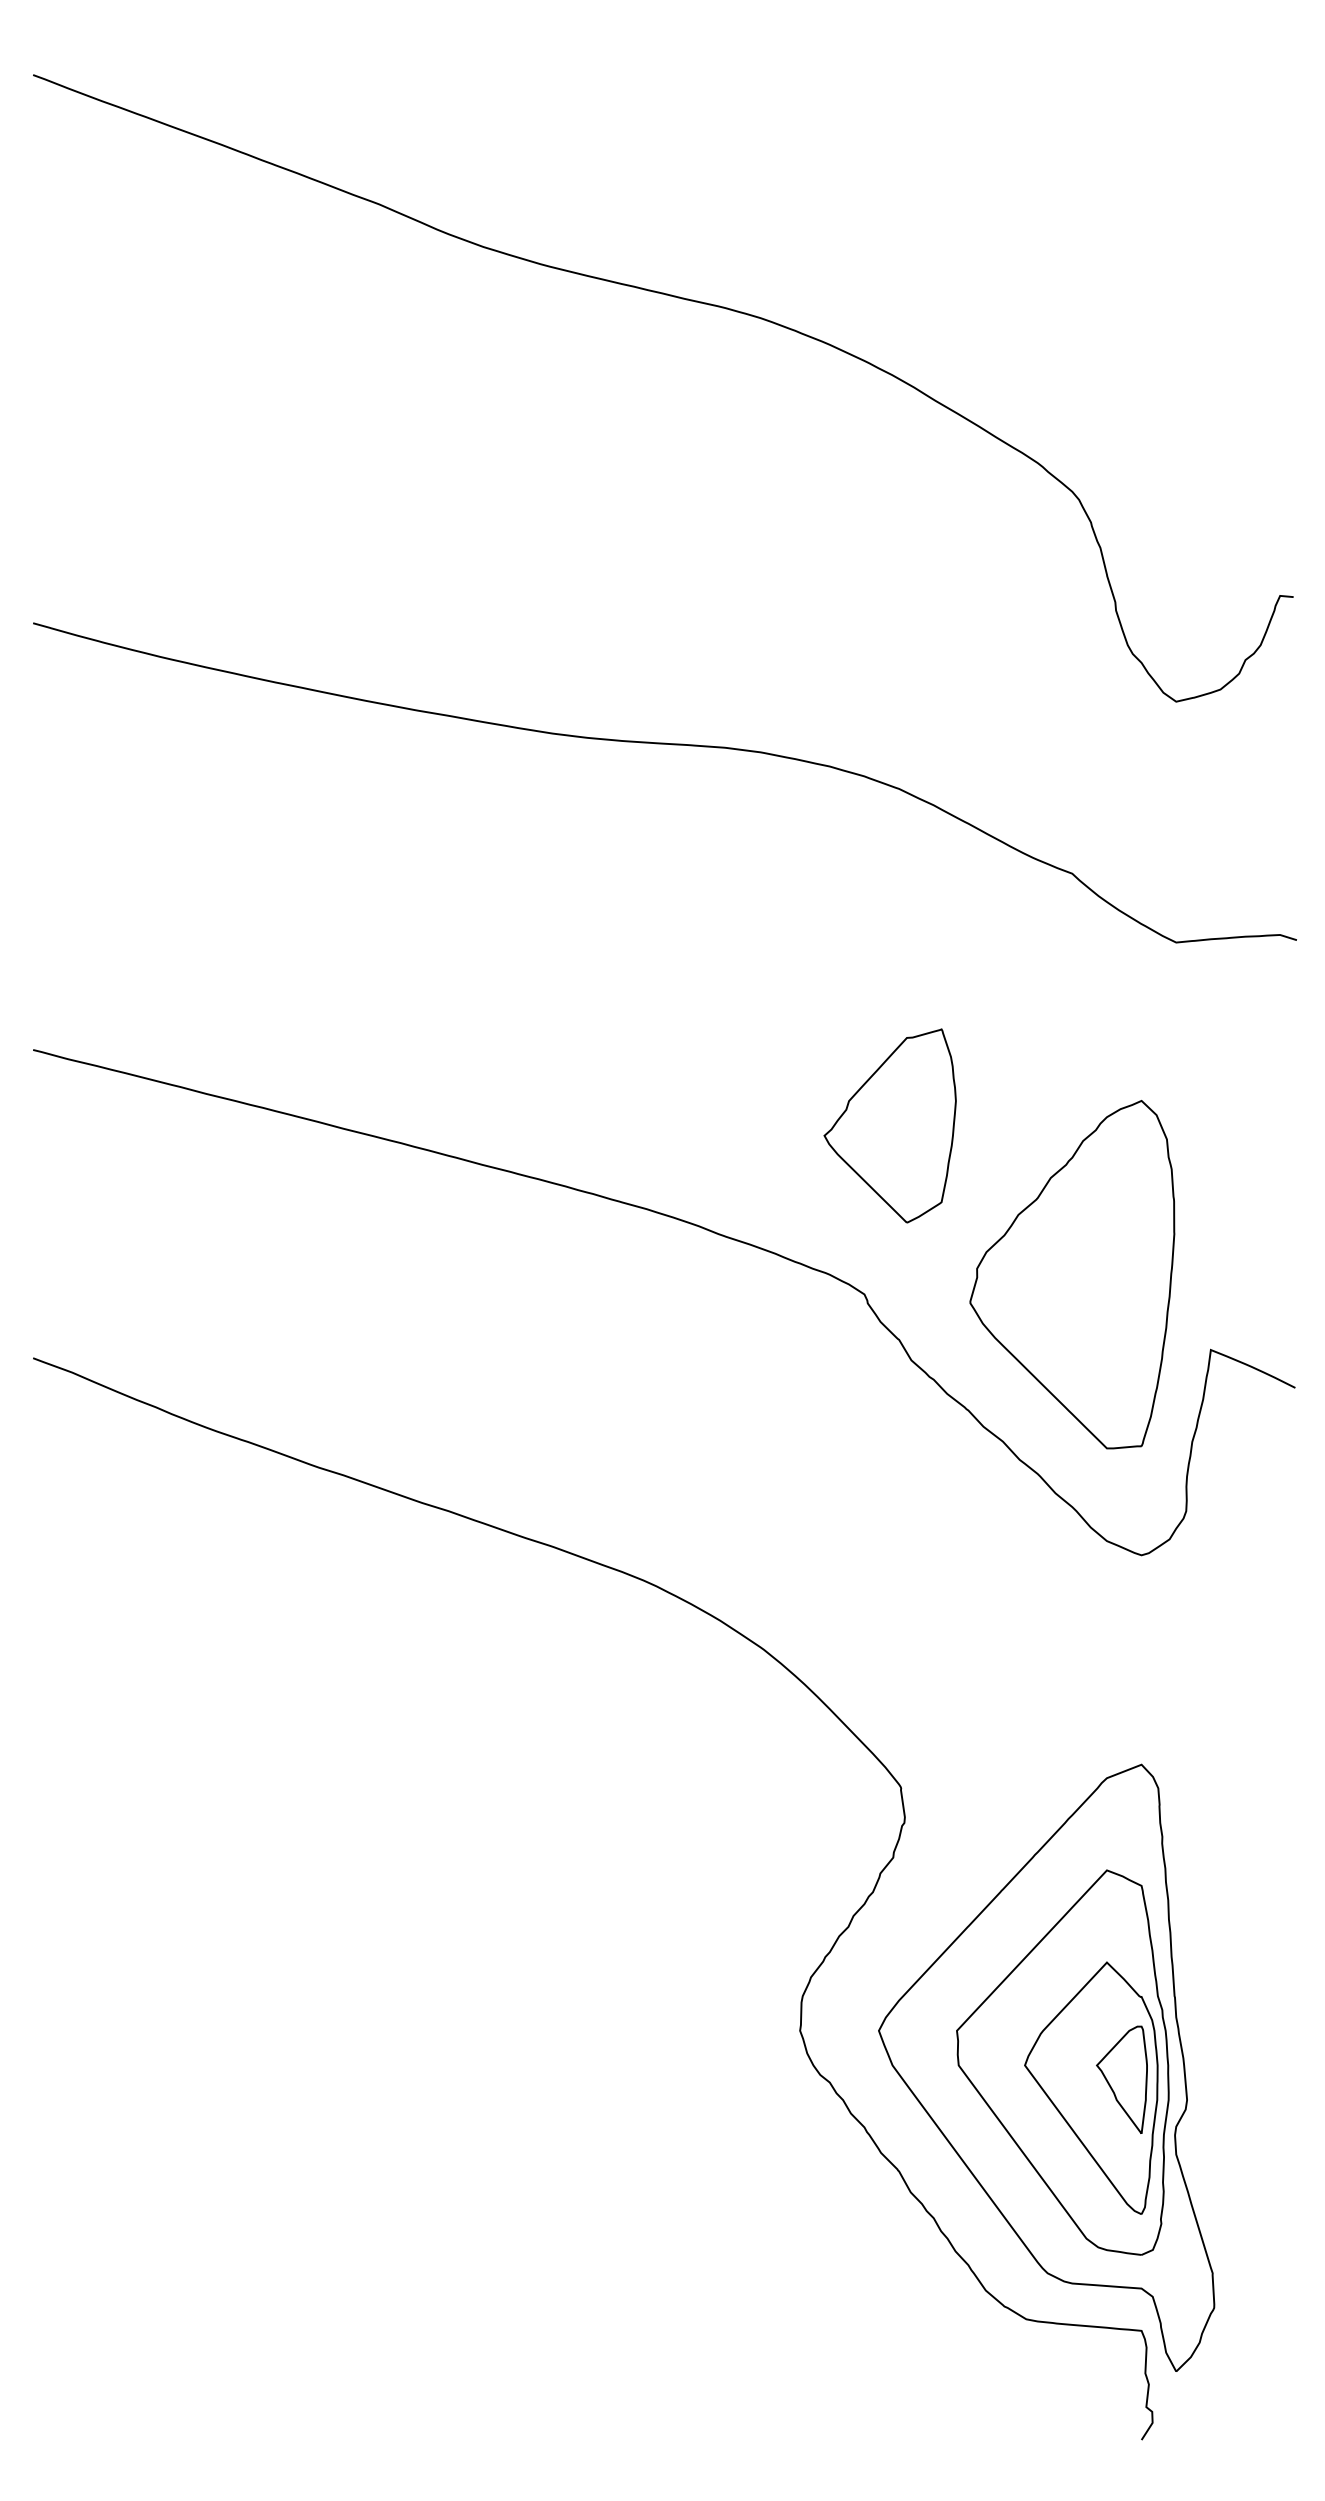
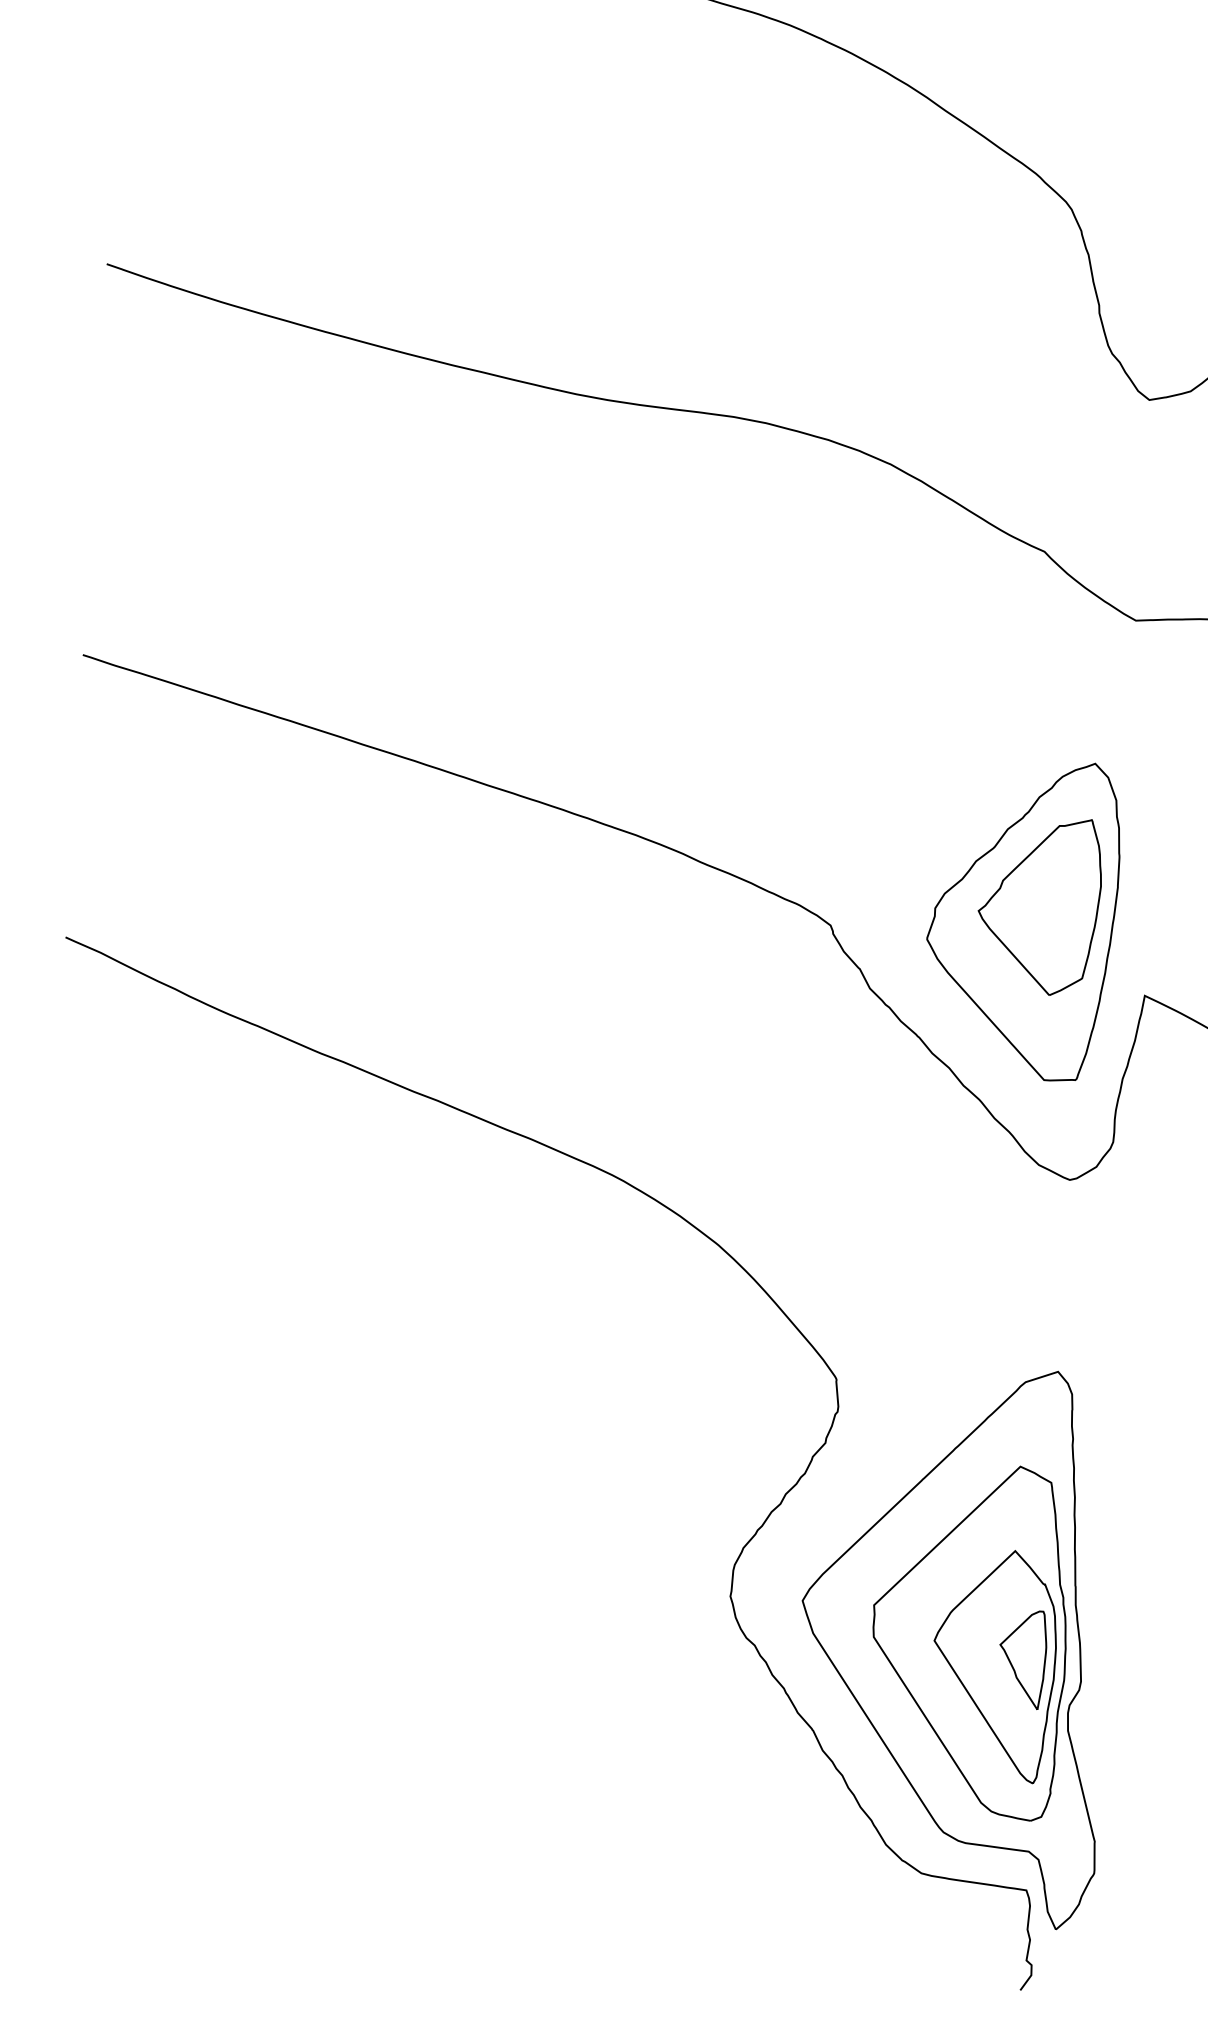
part: (889, 1125) -> (1038, 905), moved

